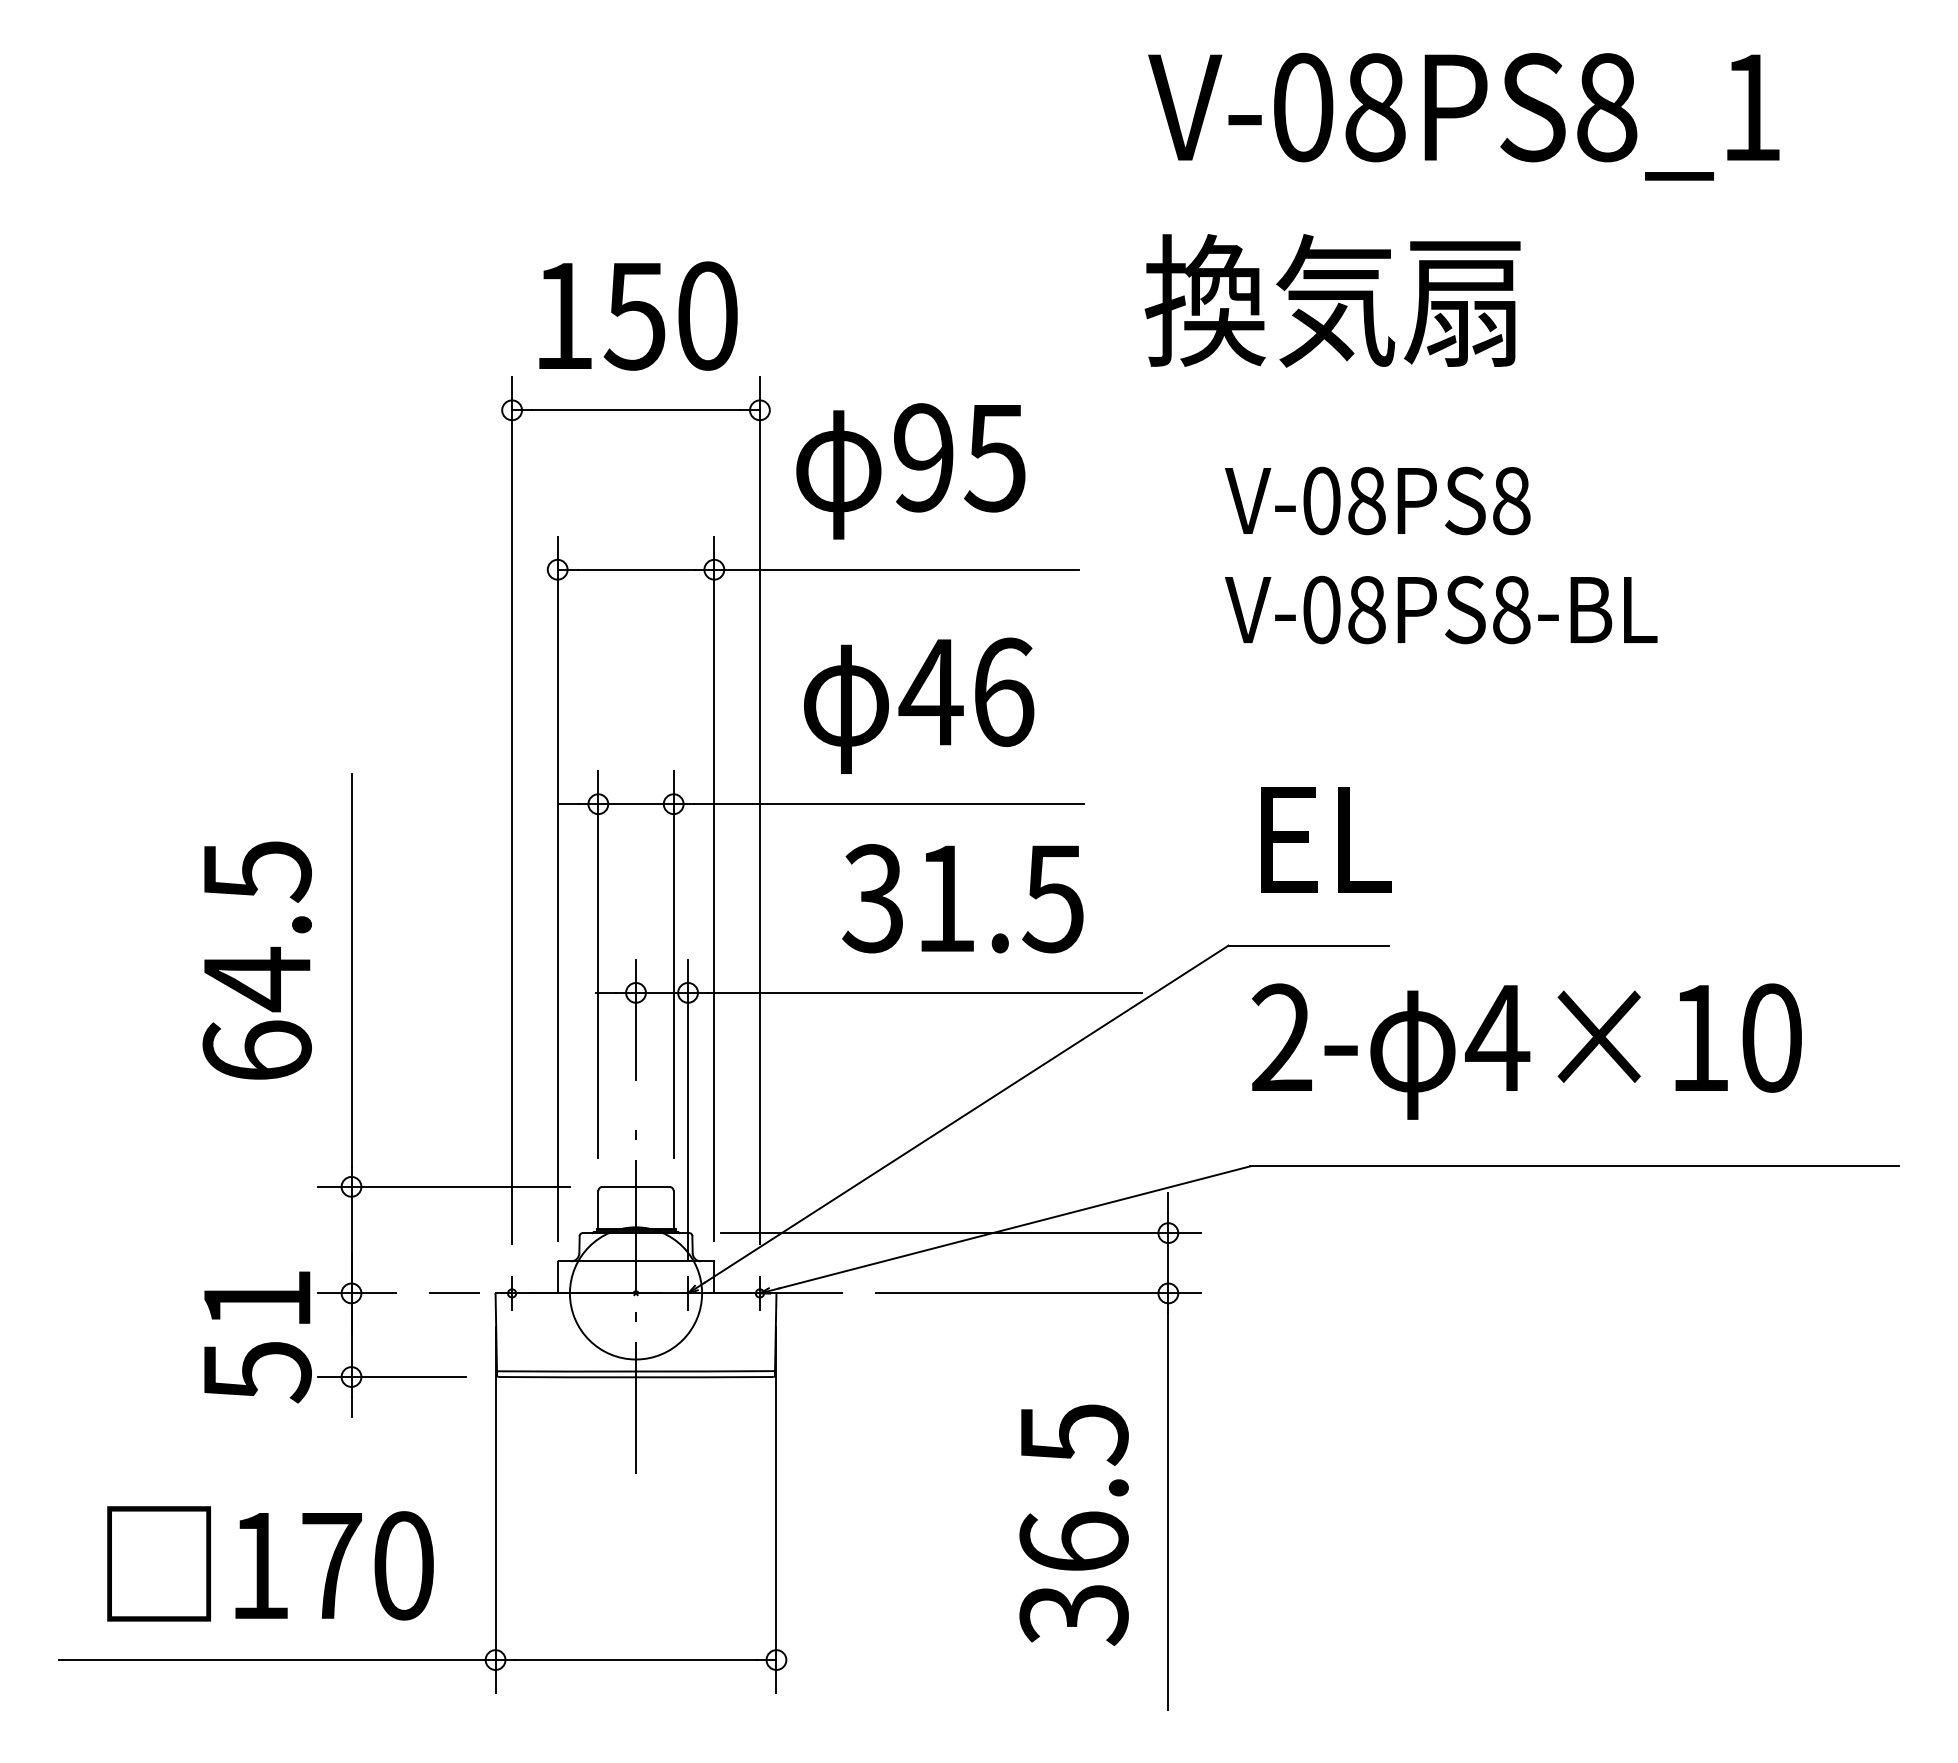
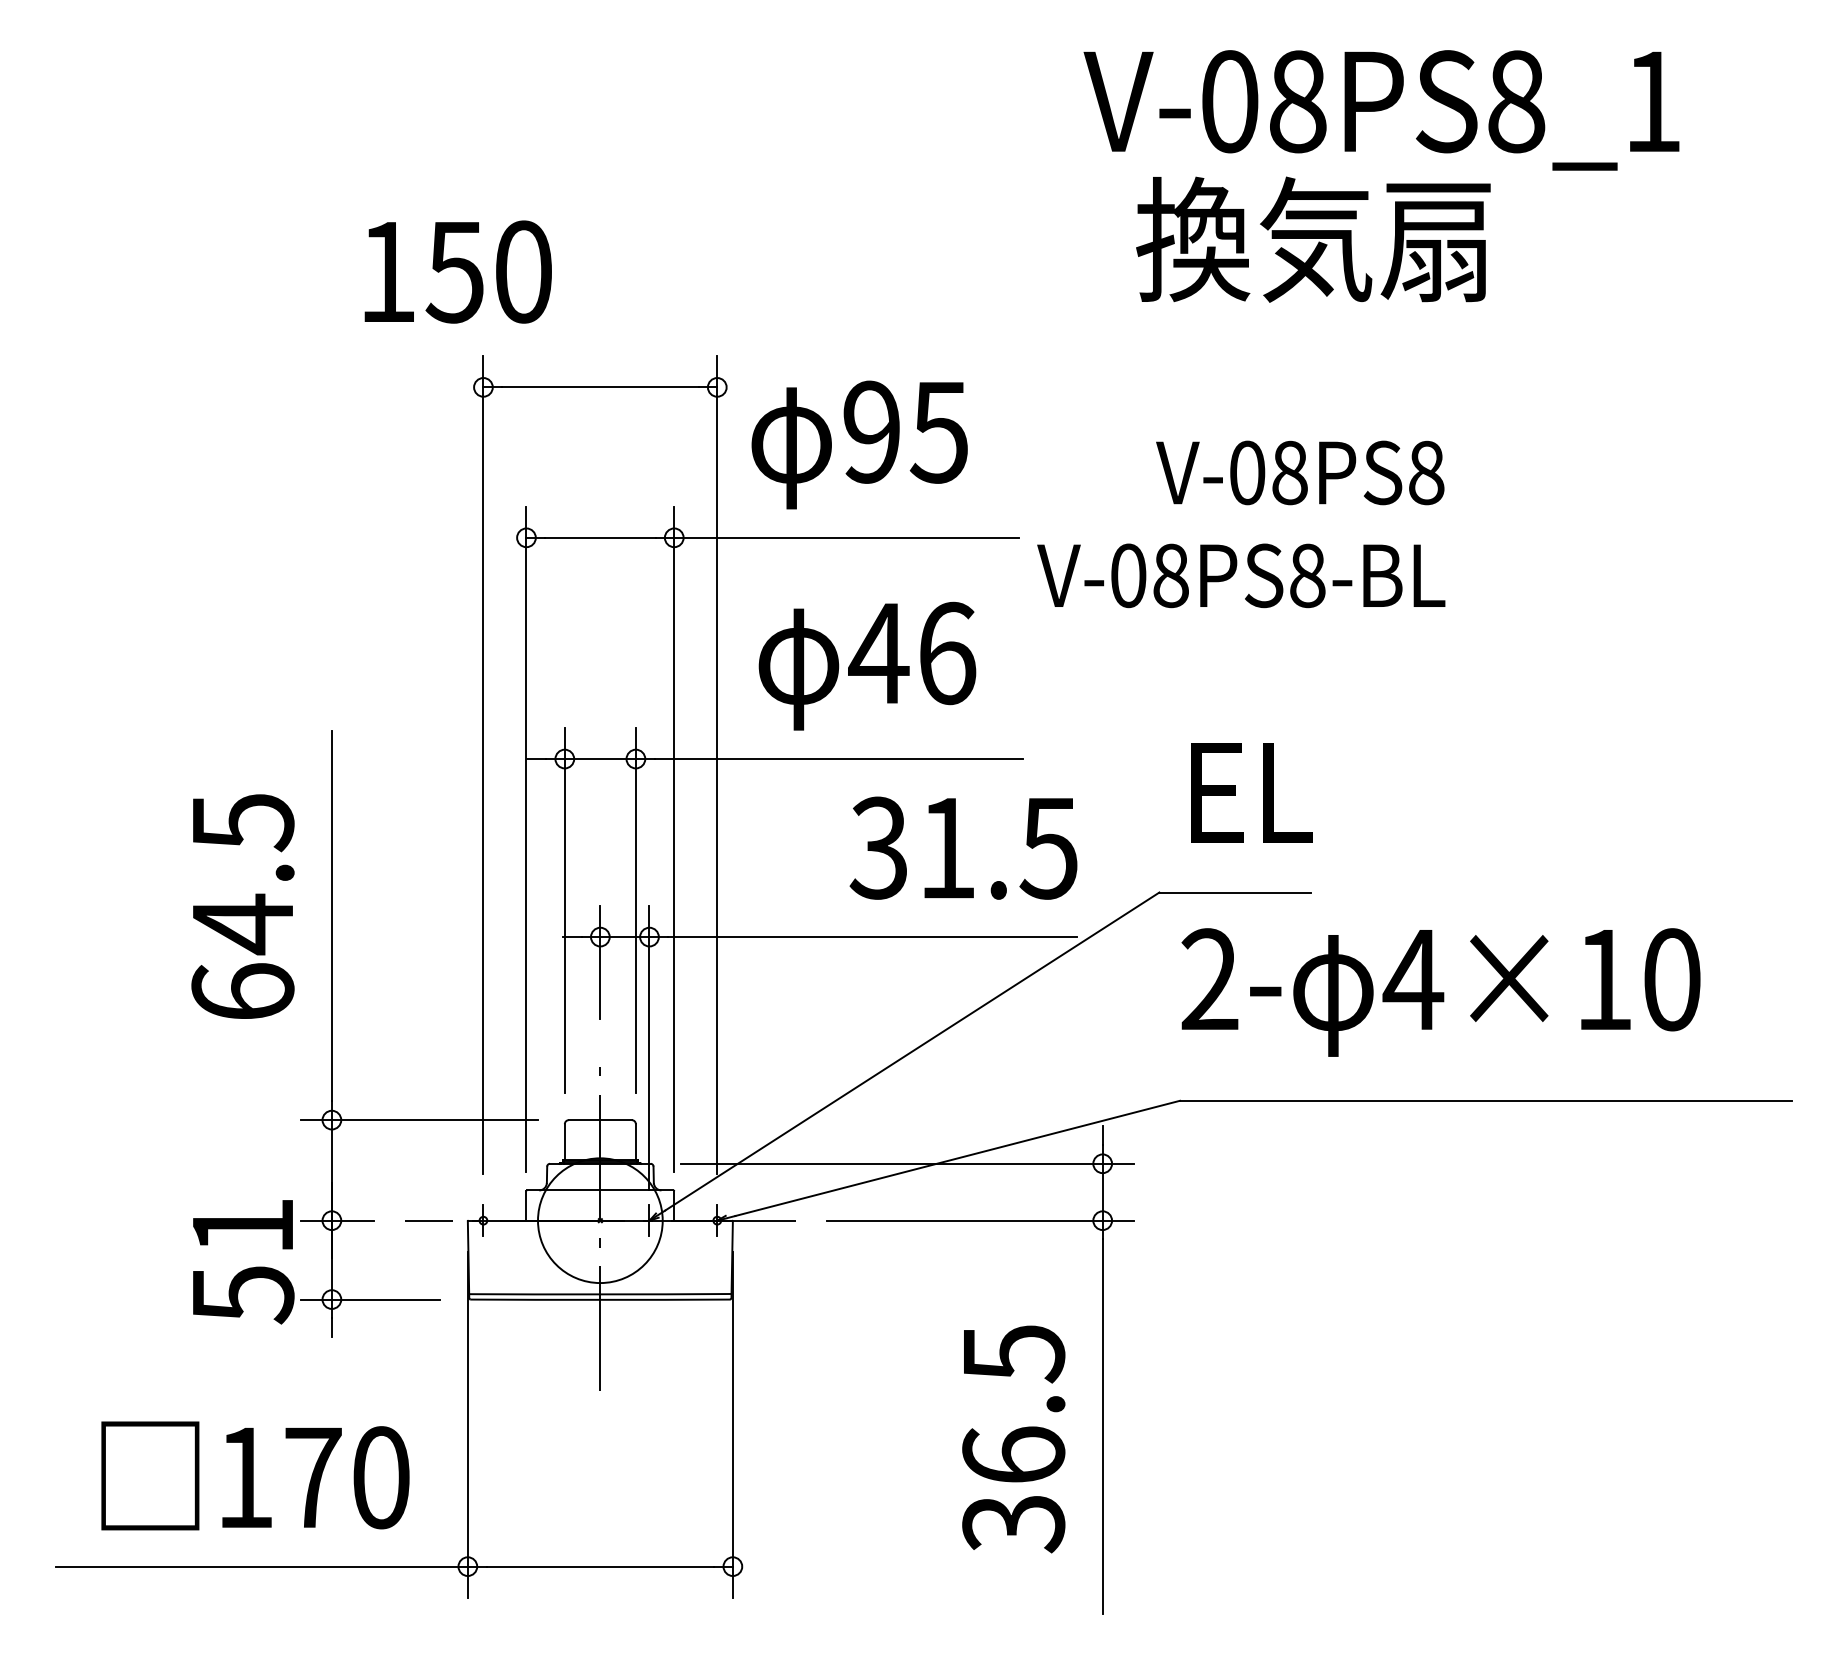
text: (1332, 300) -> (1313, 239), moved
text: (638, 315) -> (458, 271), moved
text: (1441, 609) -> (1241, 575), moved
text: (962, 898) -> (963, 848), moved

